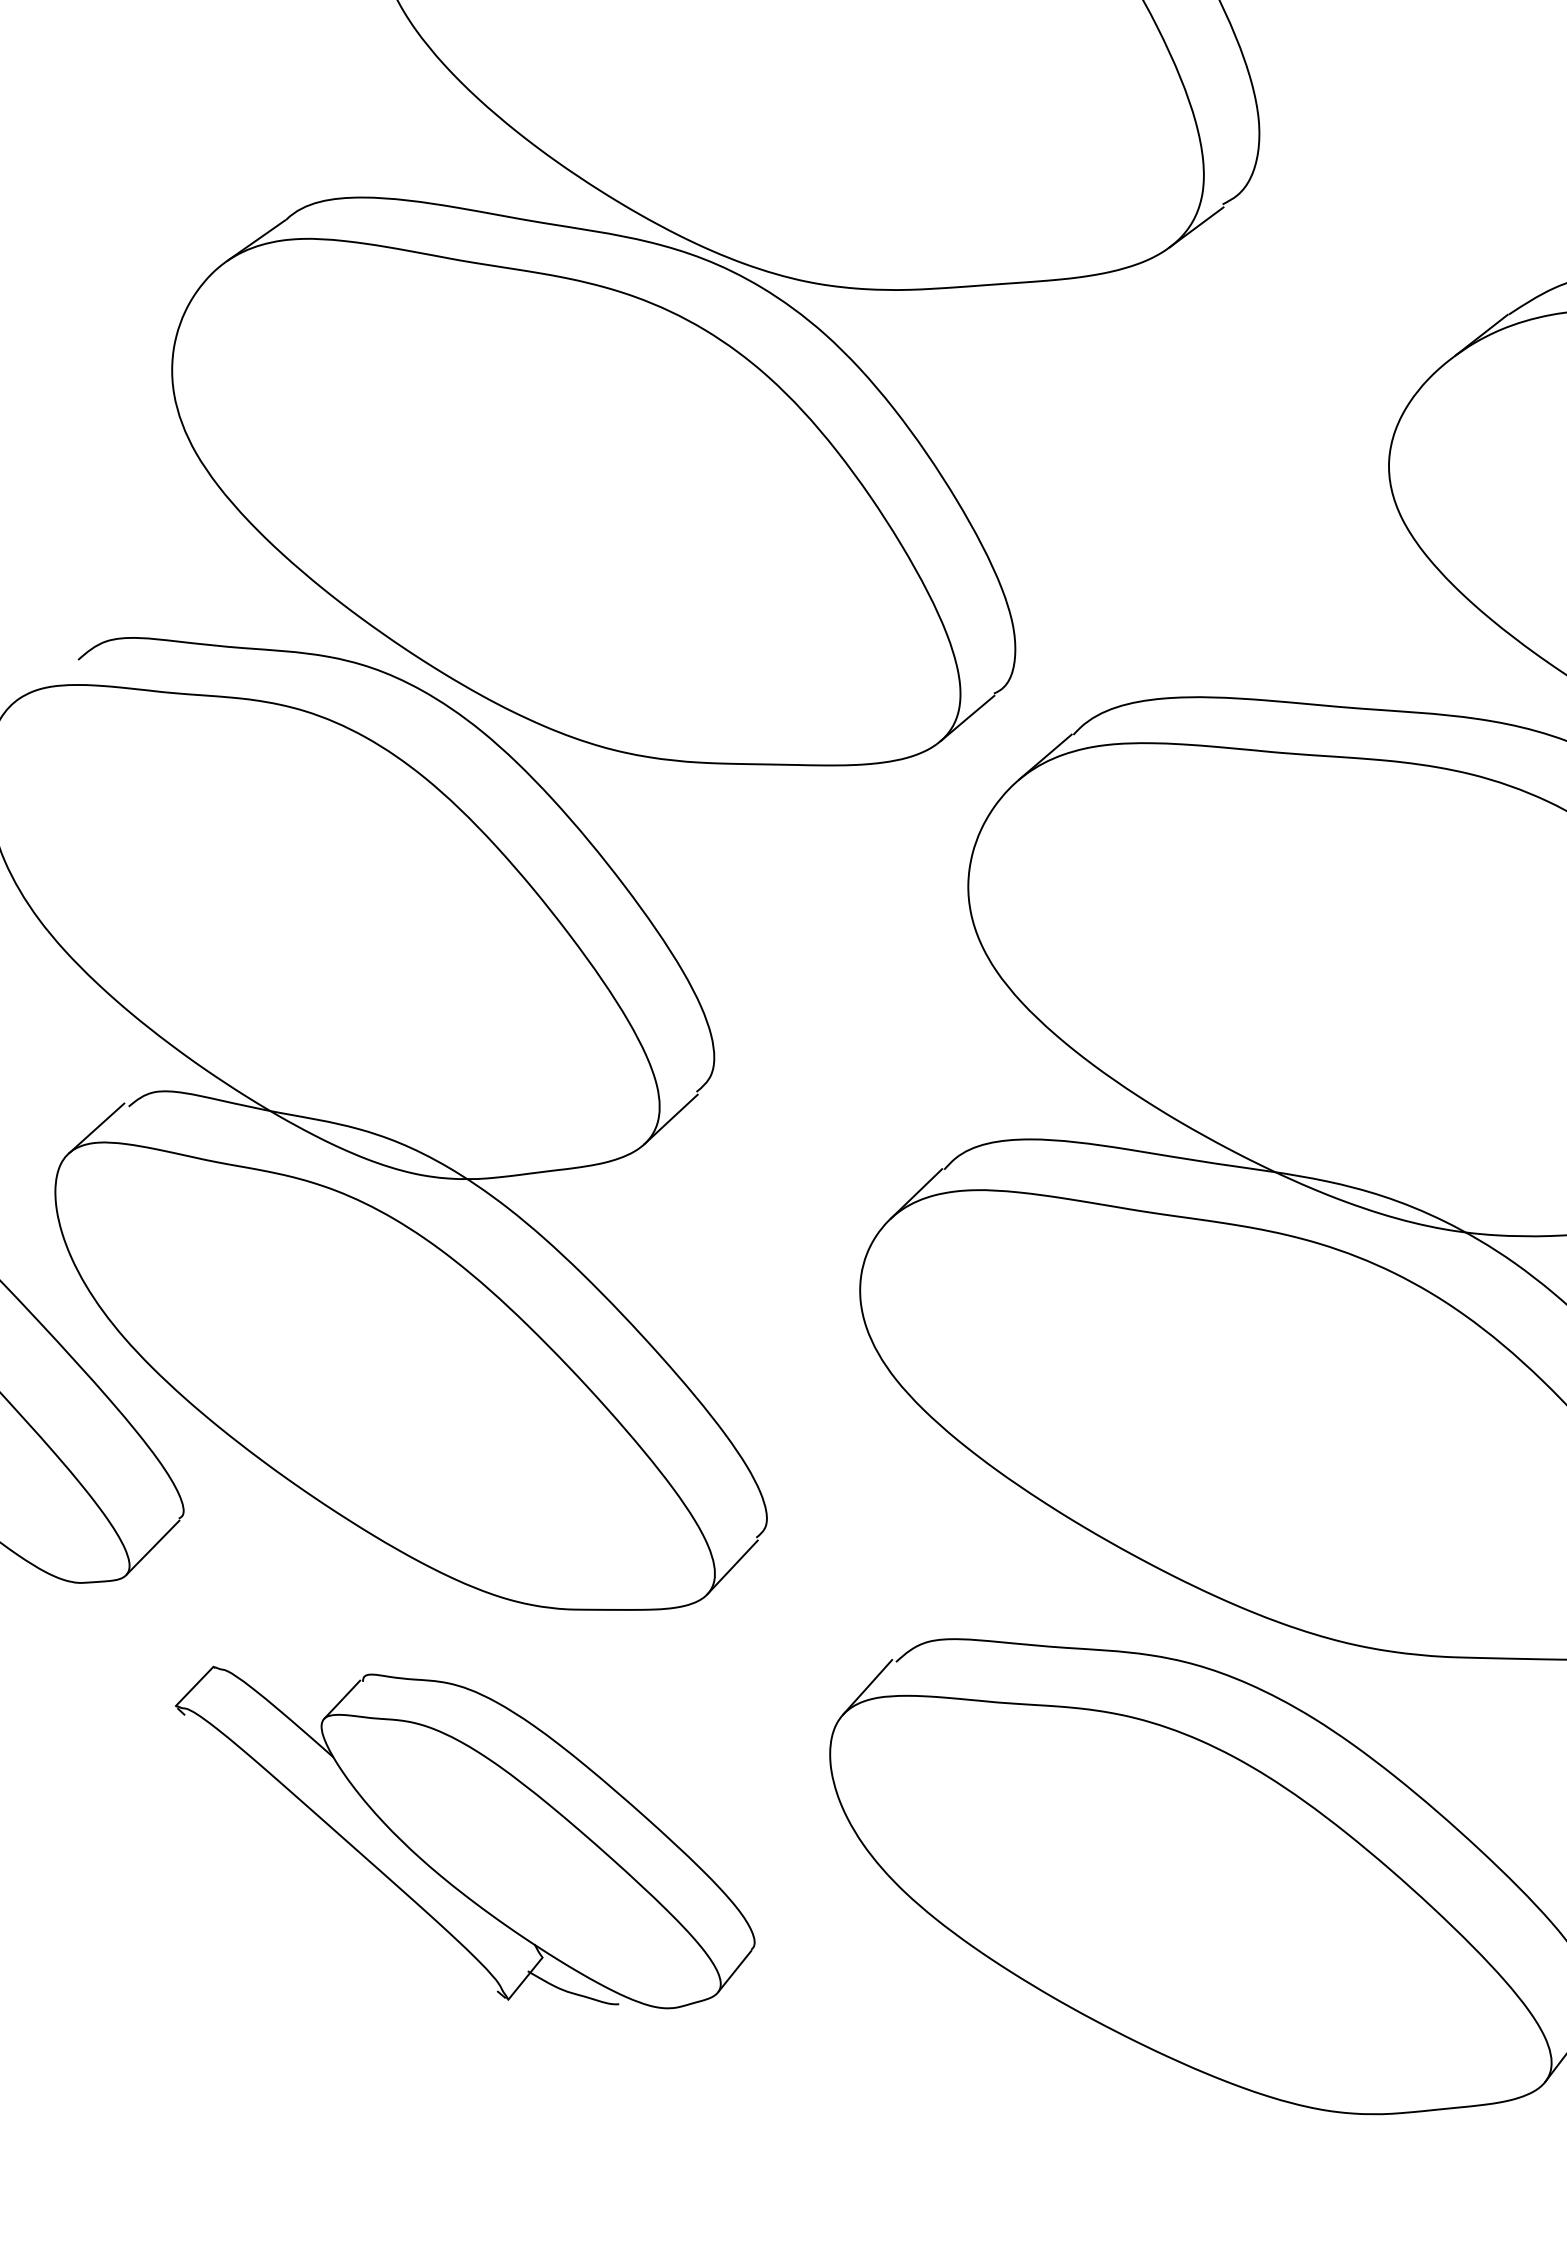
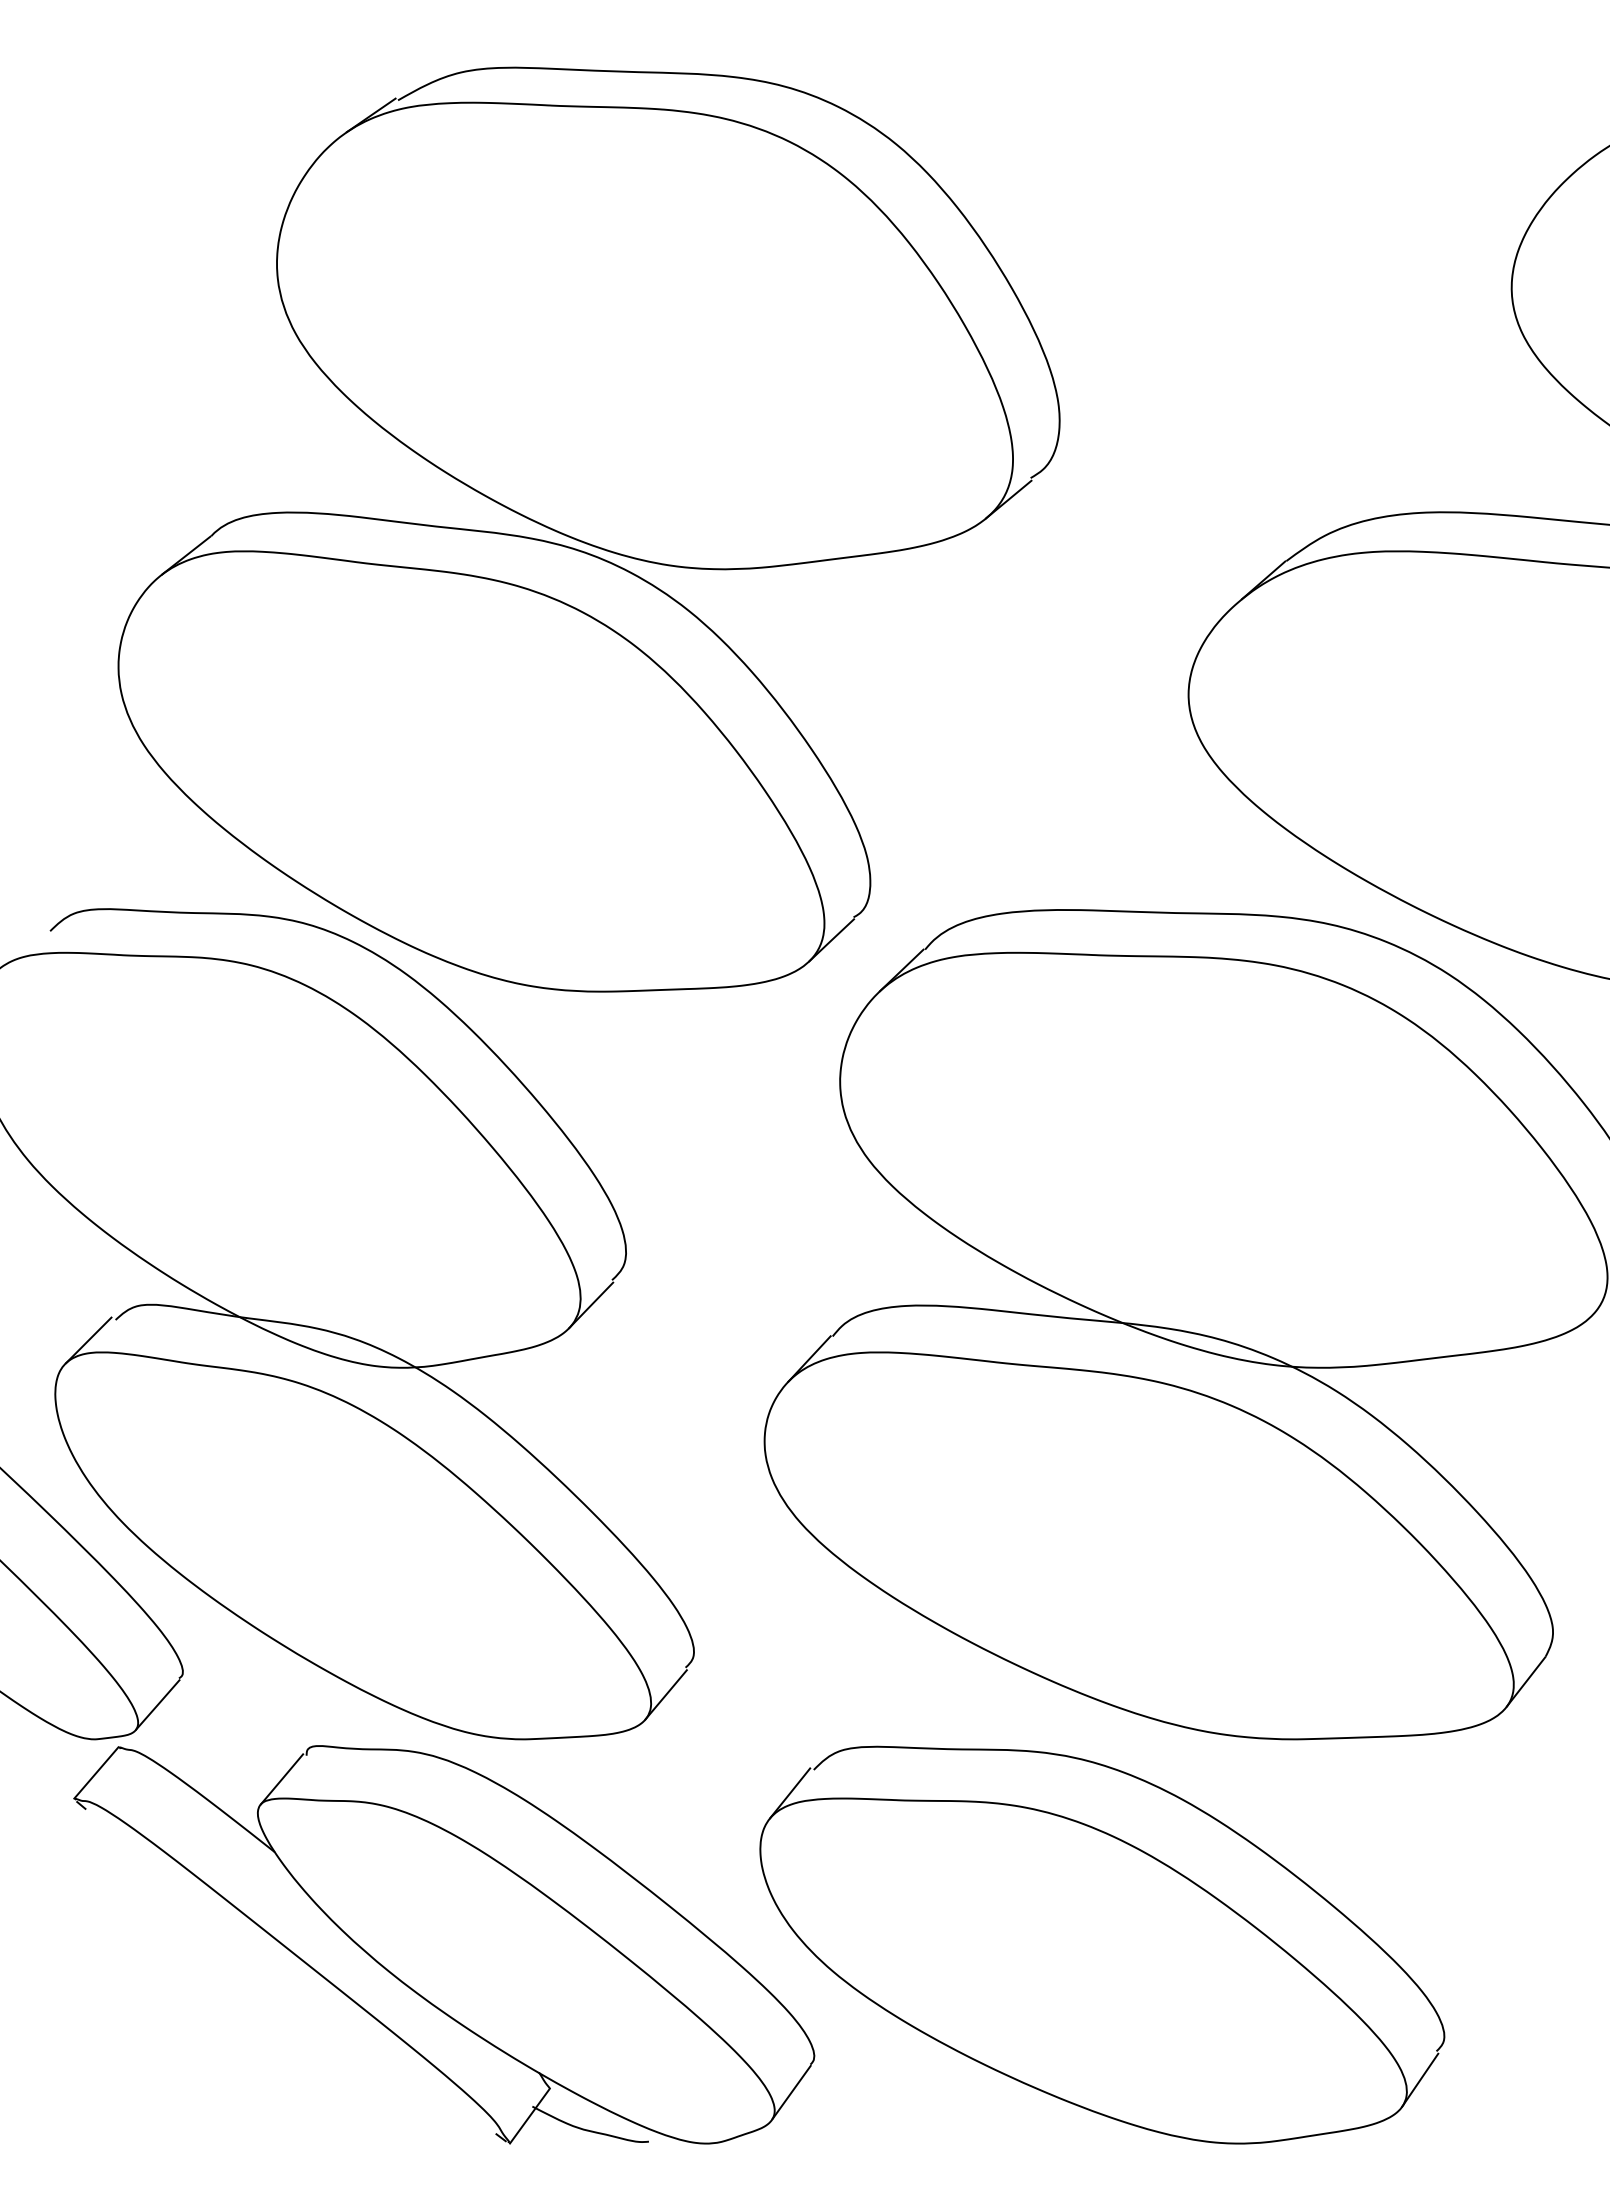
part: (464, 1838) -> (444, 1944), size x1.43

